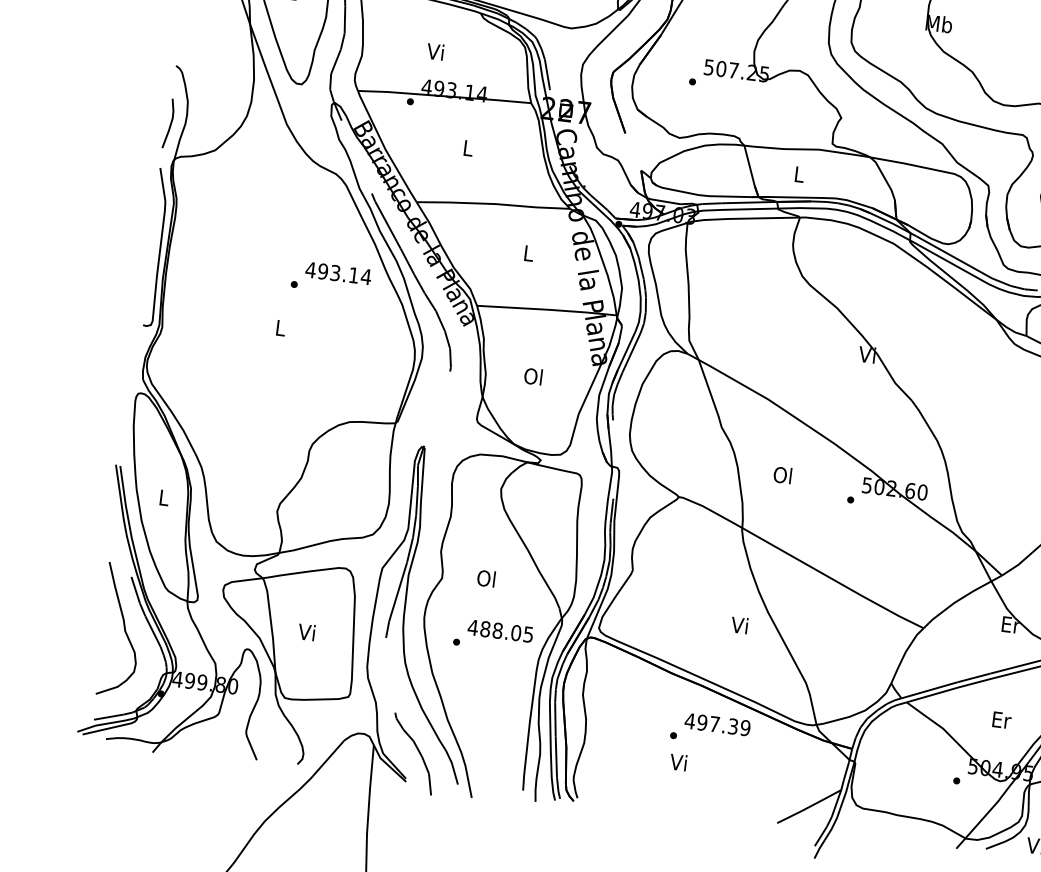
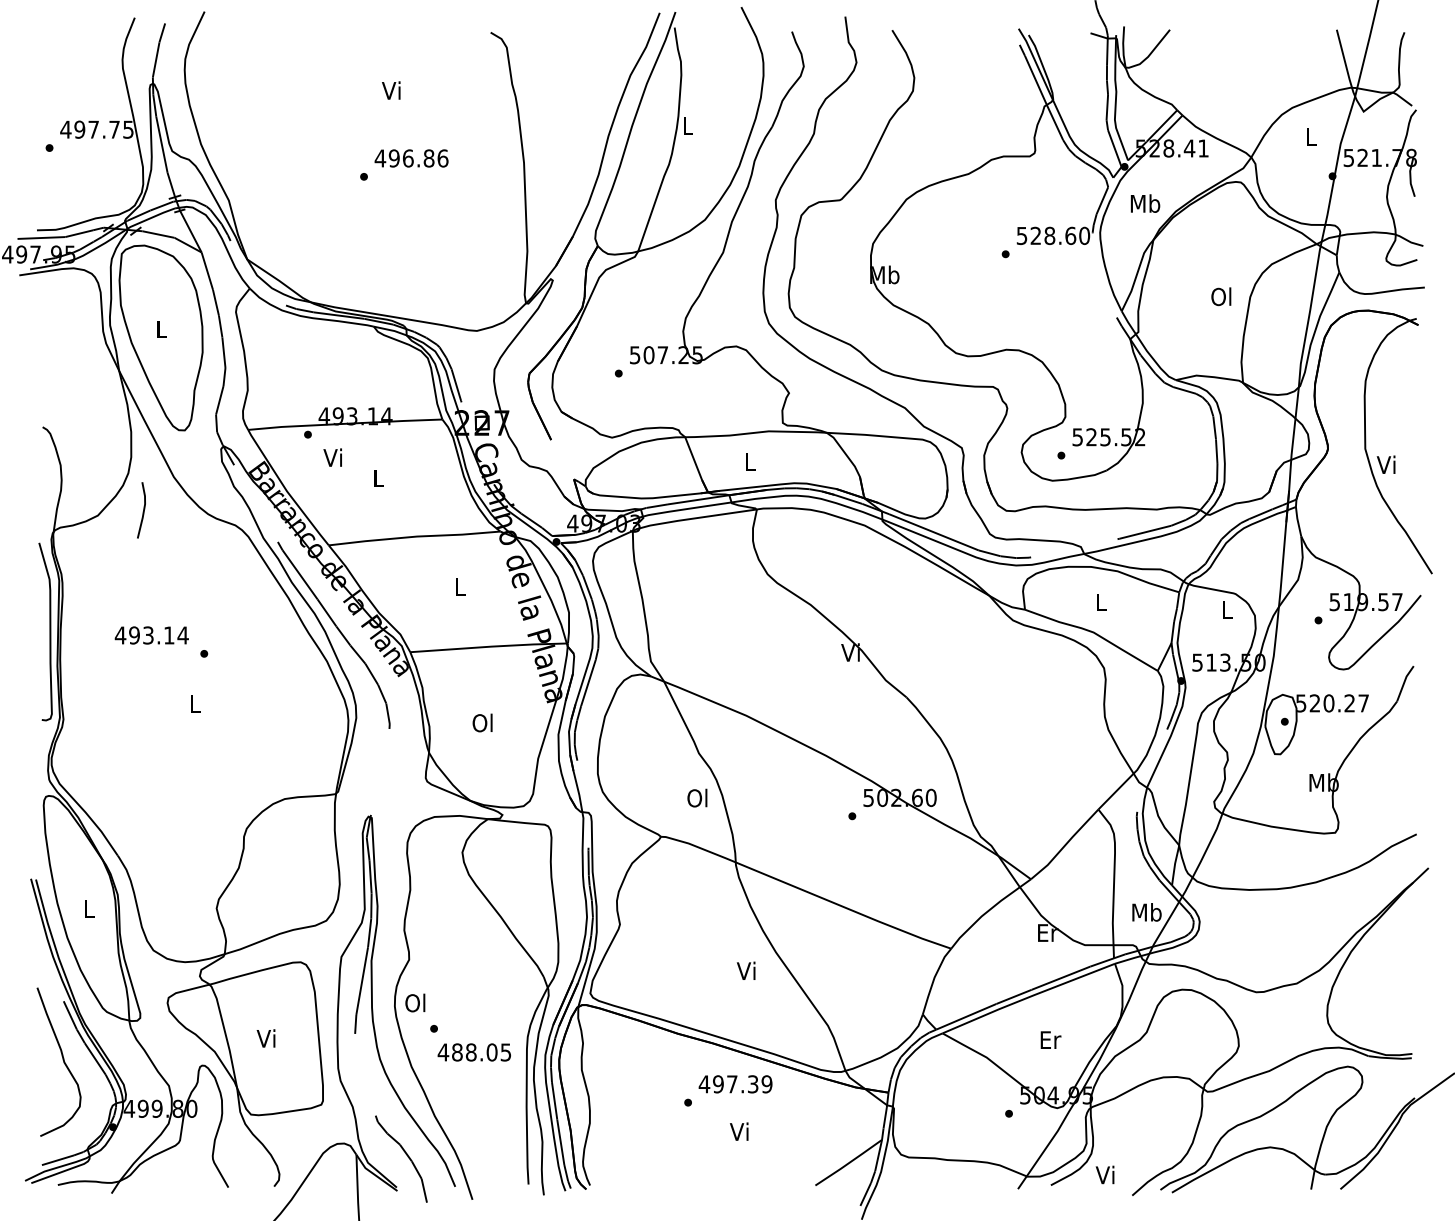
text: (435, 51) -> (332, 457), moved
line: (169, 124) -> (142, 511), moved
text: (338, 273) -> (151, 635), moved
text: (782, 474) -> (697, 797), moved
text: (486, 578) -> (415, 1002), moved
text: (499, 631) -> (473, 1052), moved
text: (678, 762) -> (739, 1131), moved

